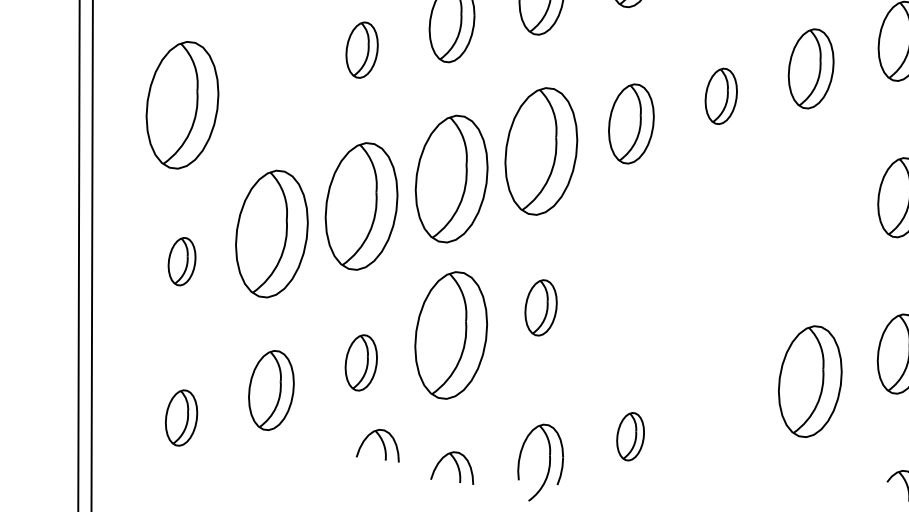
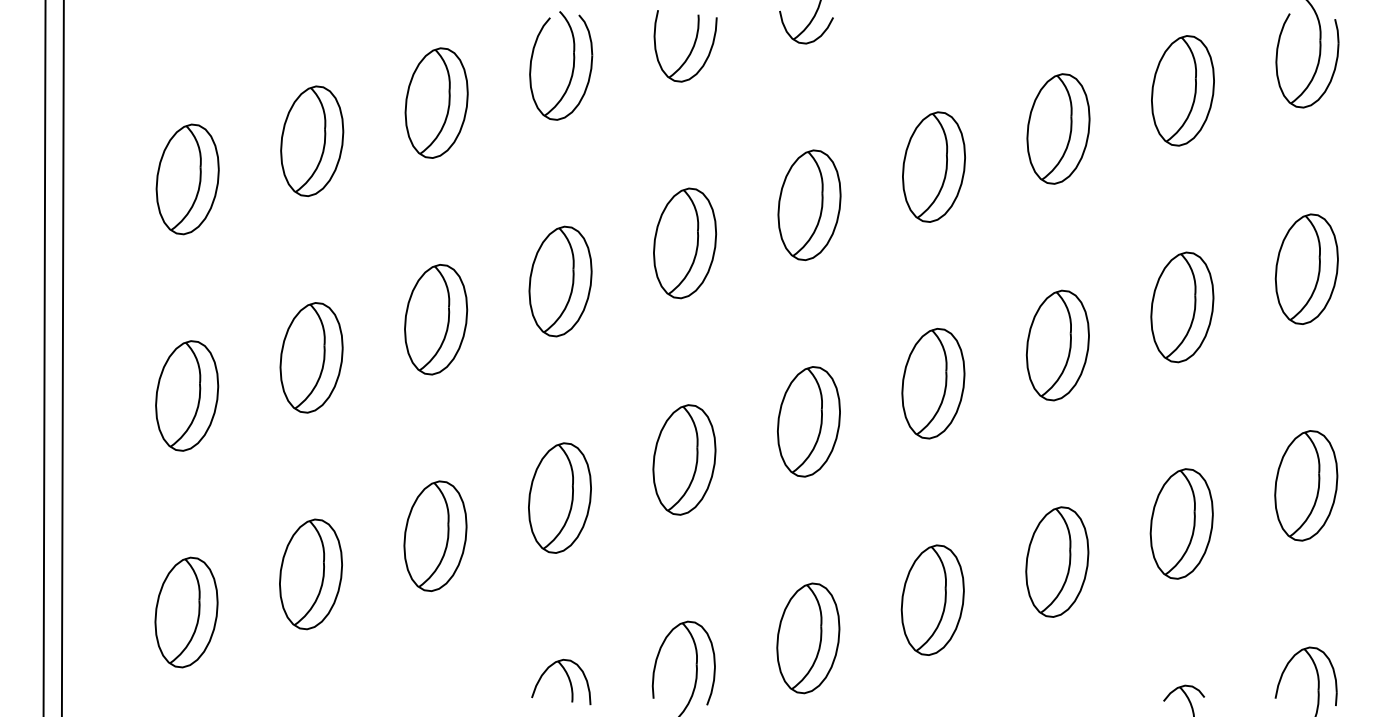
part: (362, 49) -> (436, 102), size x1.43
part: (272, 77) -> (312, 140), added
part: (720, 95) -> (933, 166), size x1.43
part: (182, 105) -> (187, 179), size x0.62
part: (541, 151) -> (685, 243), size x0.62
part: (451, 179) -> (560, 281), size x0.62
part: (362, 206) -> (436, 319), size x0.62
part: (810, 225) -> (1057, 345), added
part: (271, 233) -> (311, 357), size x0.62
part: (720, 252) -> (933, 383), added
part: (182, 261) -> (187, 395), size x1.67
part: (630, 280) -> (808, 421), added
part: (541, 307) -> (684, 459), size x1.43
part: (450, 334) -> (559, 497), size x0.62
part: (361, 362) -> (435, 535), size x1.43
part: (810, 381) -> (1057, 561), size x0.71
part: (720, 408) -> (932, 599), added
part: (181, 418) -> (186, 612), size x1.43
part: (630, 436) -> (808, 638), size x1.67
part: (382, 444) -> (465, 649), removed

